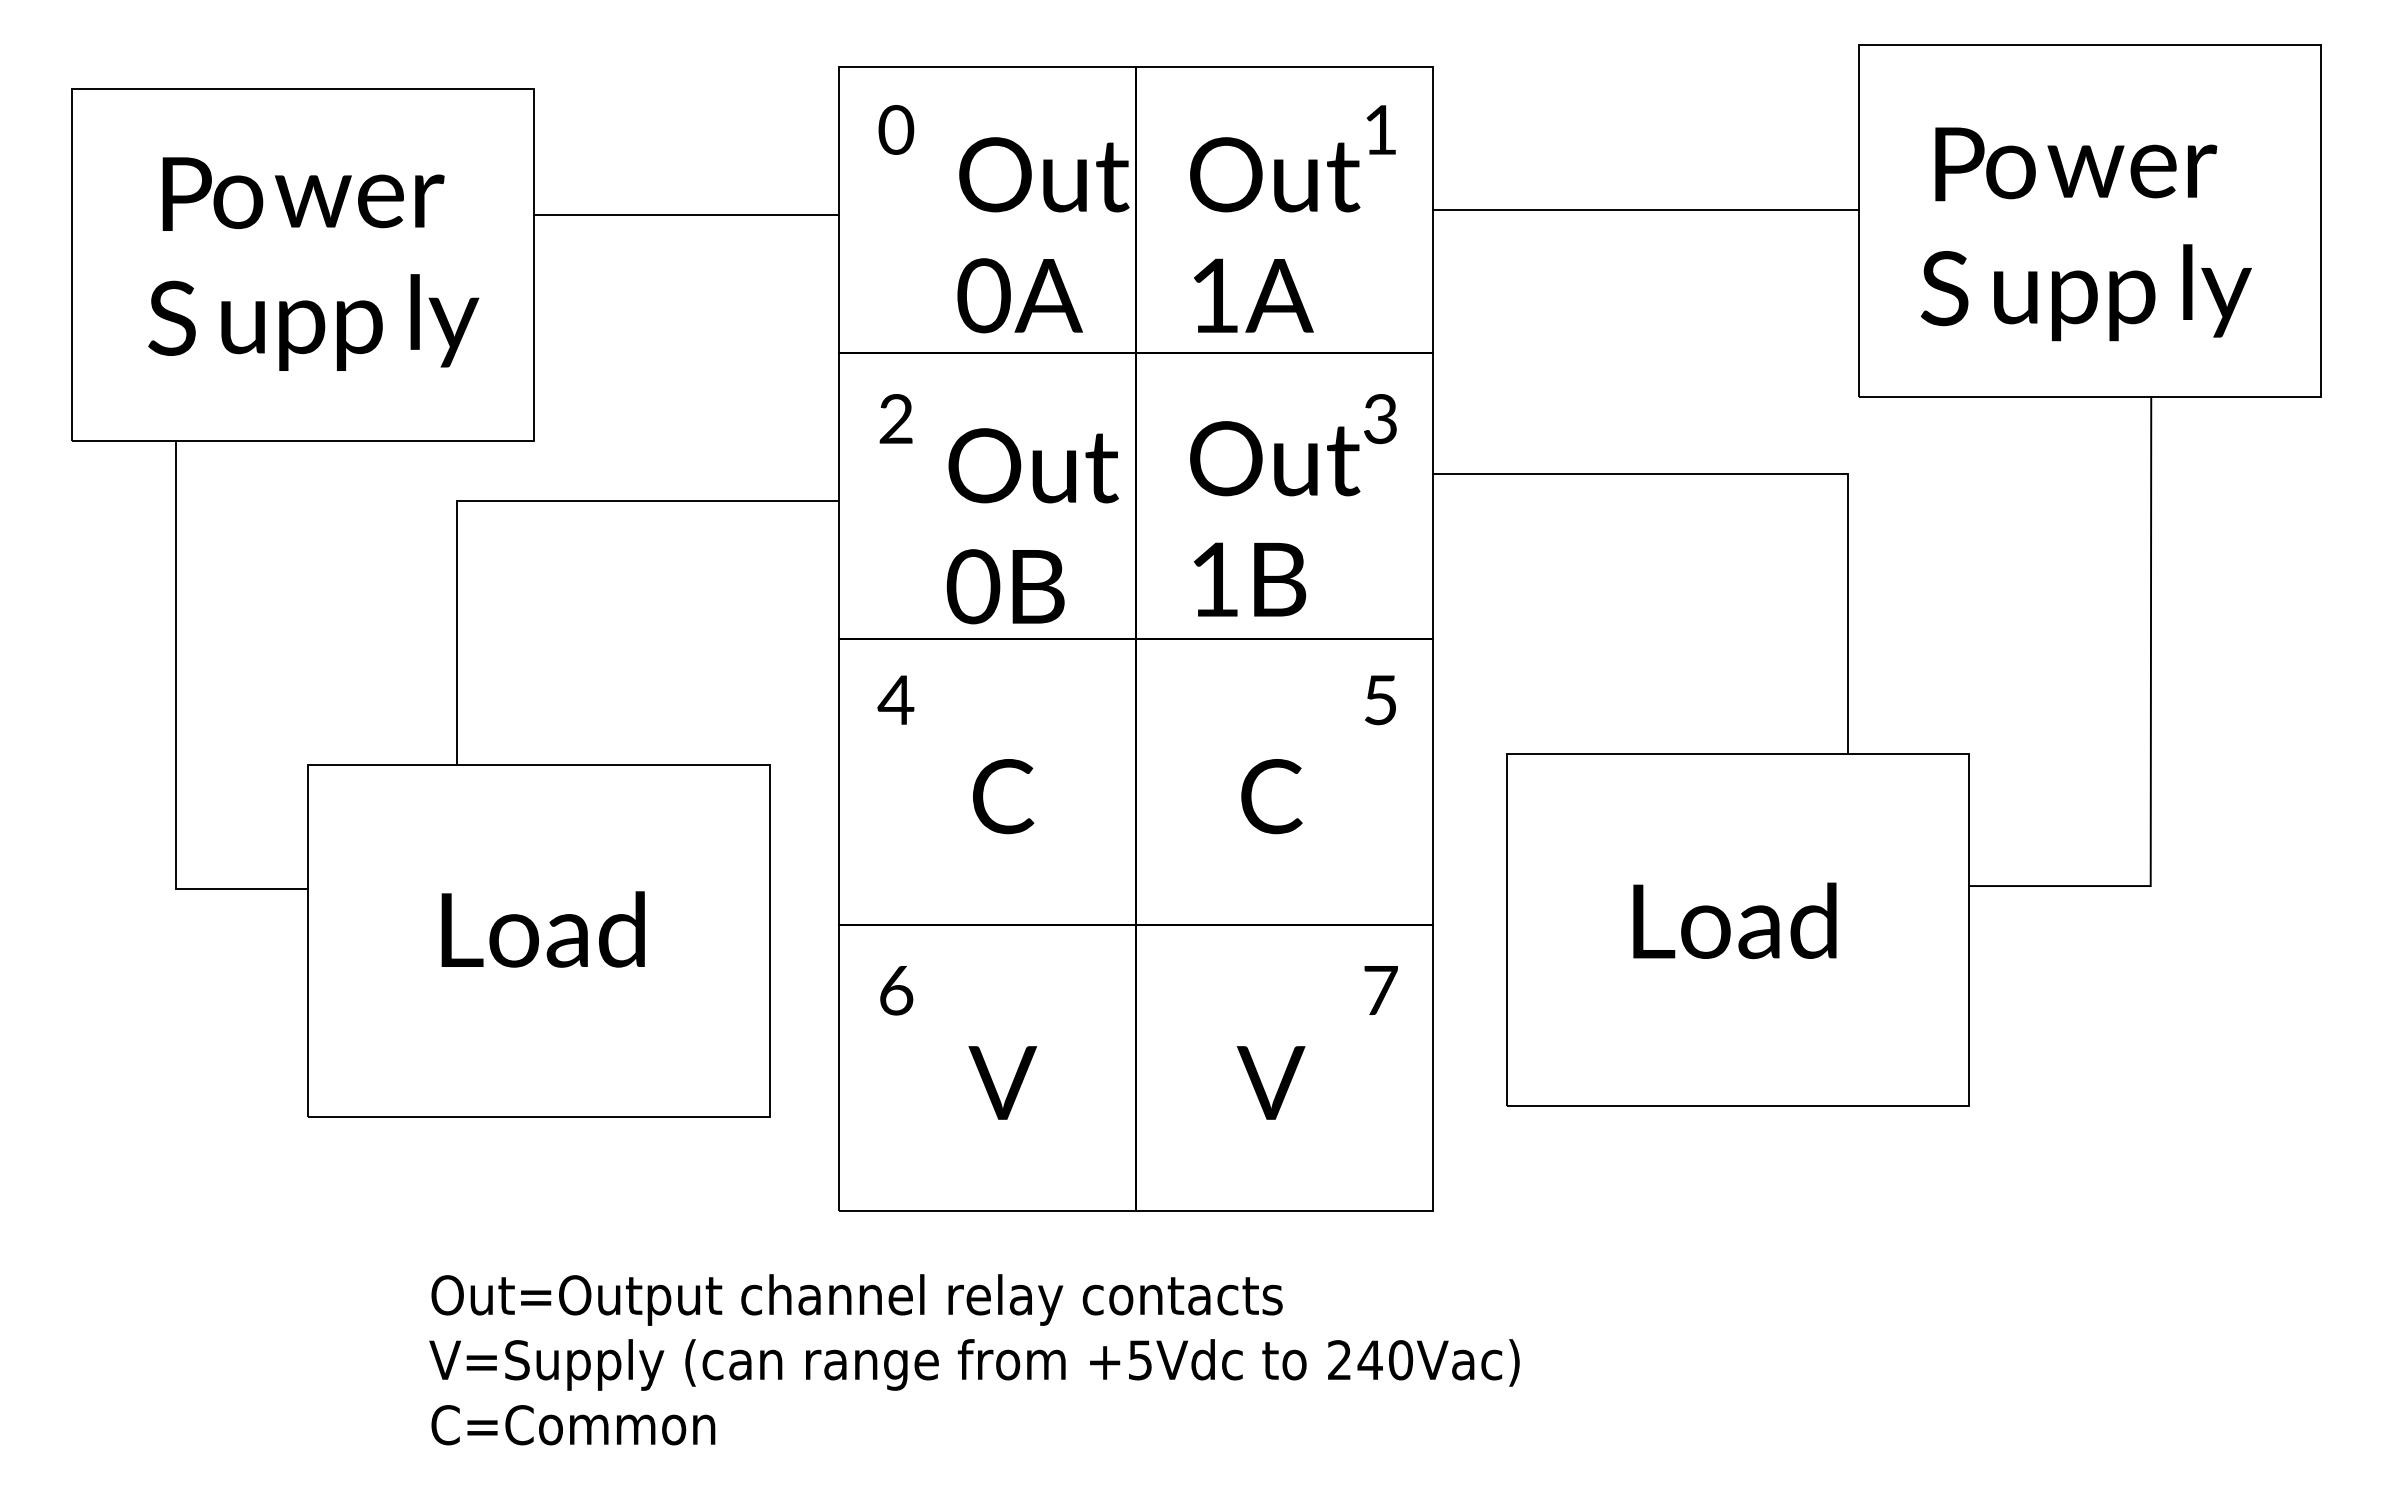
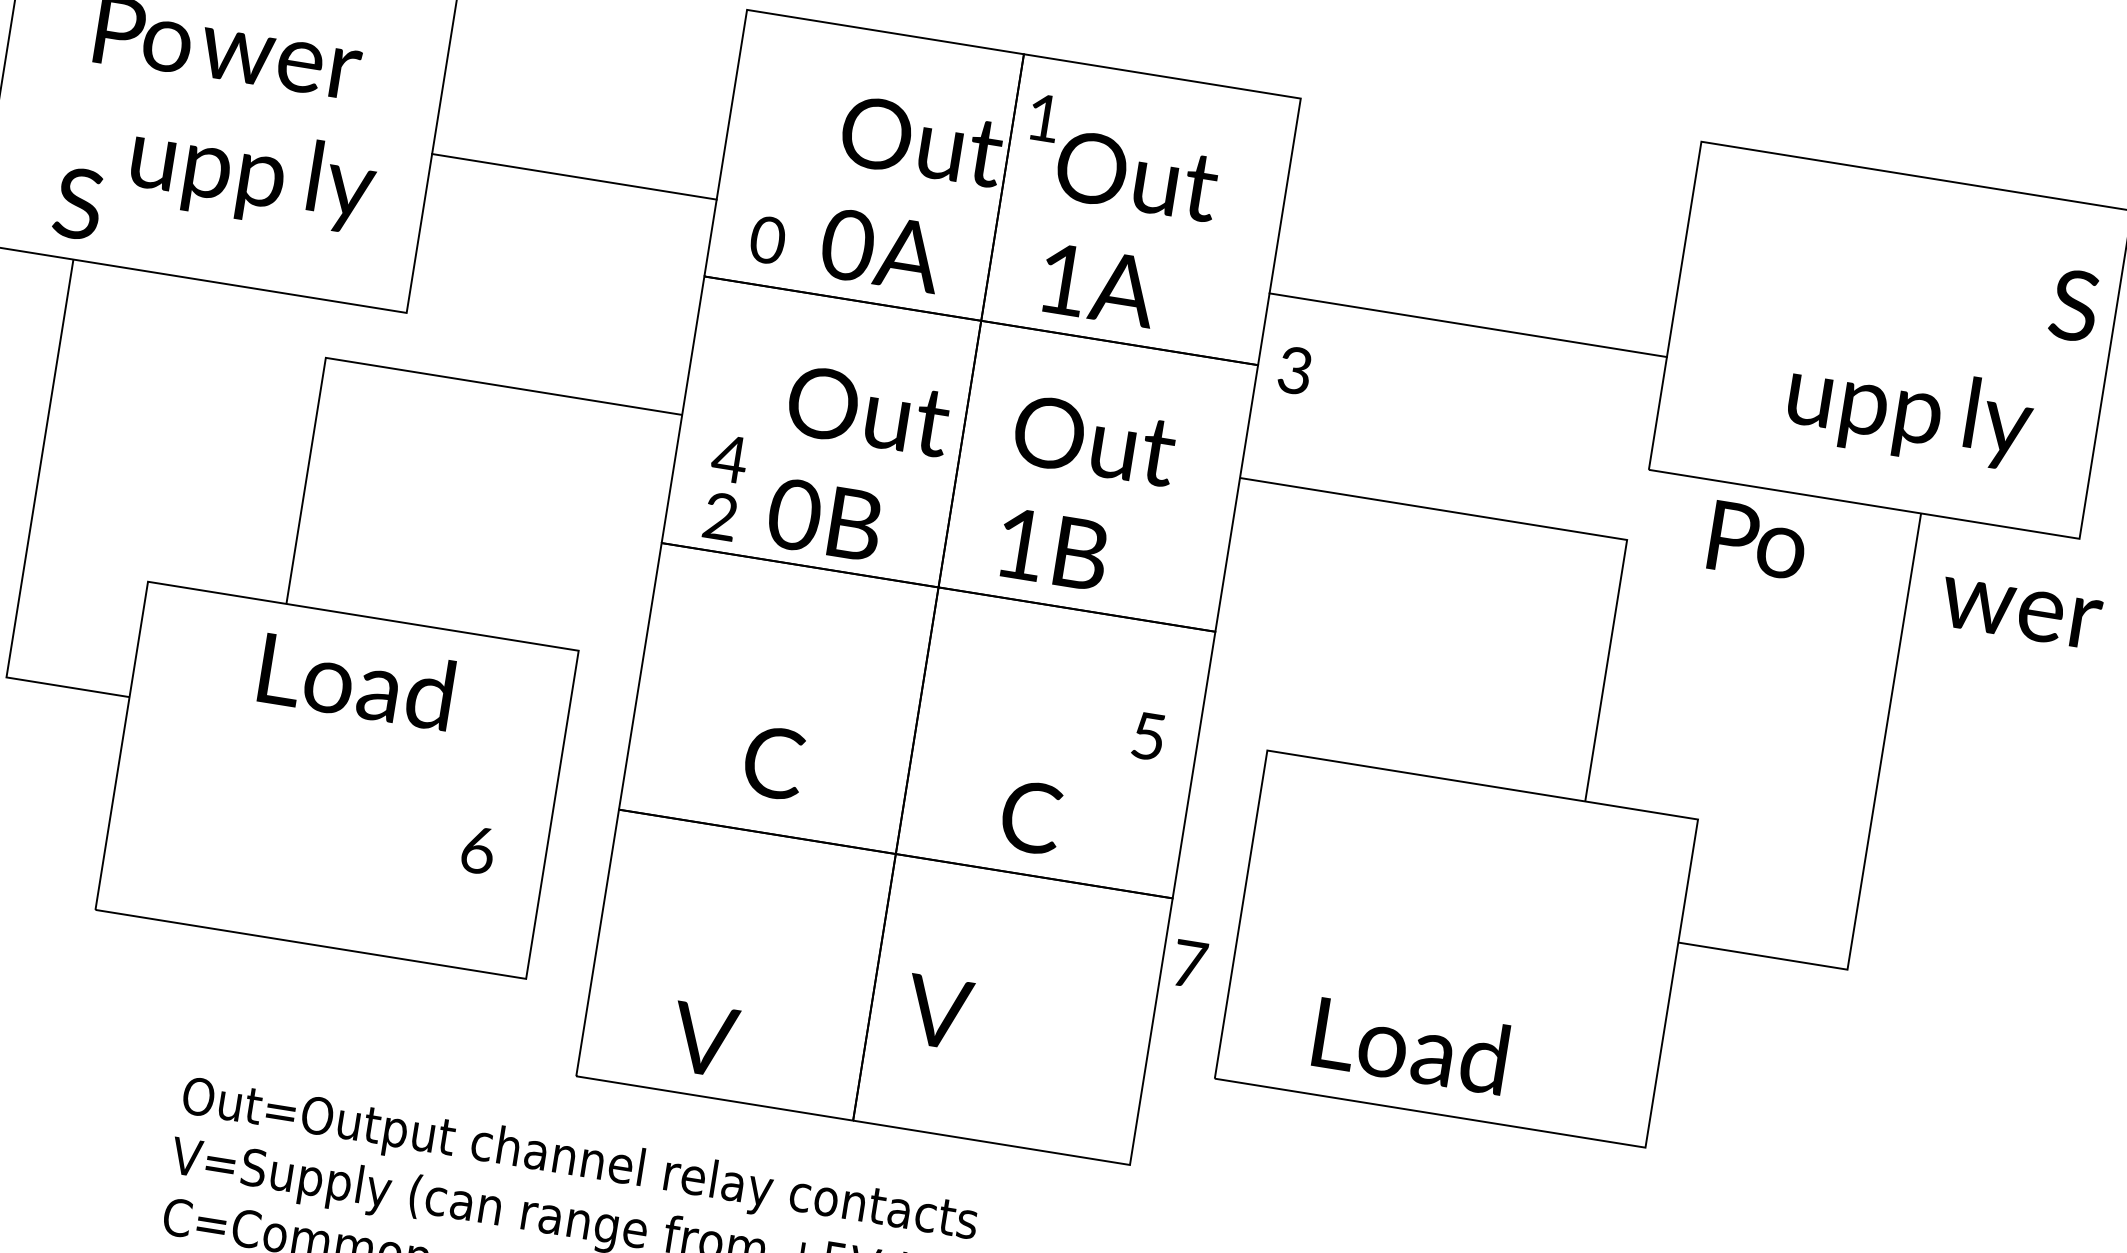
text: (896, 129) -> (768, 239), moved
text: (1380, 129) -> (1043, 117), moved
text: (1985, 164) -> (1758, 541), moved
text: (2132, 171) -> (2021, 613), moved
line: (1645, 209) -> (1467, 325), moved
line: (686, 215) -> (574, 177), moved
text: (1944, 288) -> (2074, 305), moved
text: (171, 317) -> (77, 202), moved
text: (895, 418) -> (720, 516), moved
text: (1380, 419) -> (1294, 371), moved
text: (895, 699) -> (729, 458), moved
text: (1380, 700) -> (1148, 736), moved
text: (1003, 796) -> (774, 762), moved
text: (1271, 796) -> (1031, 817), moved
text: (1734, 920) -> (1410, 1045), moved
text: (542, 929) -> (356, 681), moved
text: (896, 990) -> (478, 850), moved
text: (1380, 990) -> (1189, 964), moved
text: (1002, 1082) -> (704, 1039), moved
text: (1270, 1082) -> (937, 1011), moved

